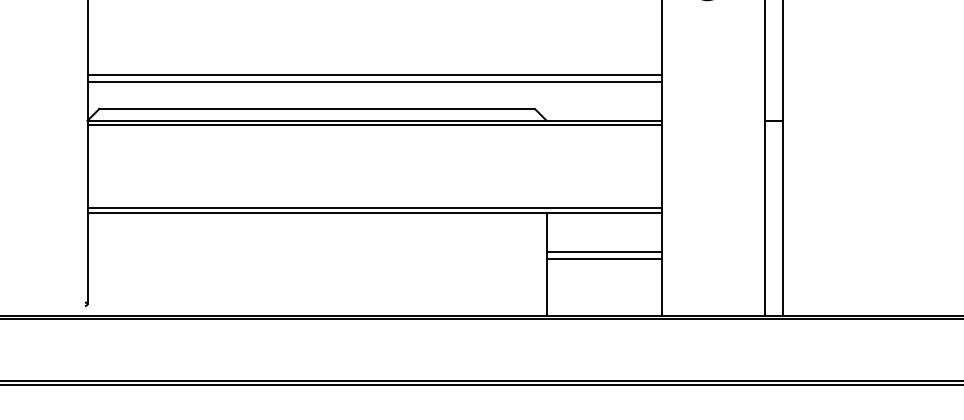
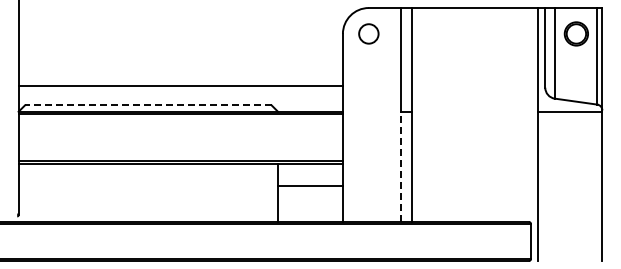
line: (374, 81) -> (180, 89), removed
line: (315, 109) -> (147, 105), solid -> dashed
line: (765, 217) -> (401, 166), solid -> dashed
line: (604, 258) -> (310, 189), removed

